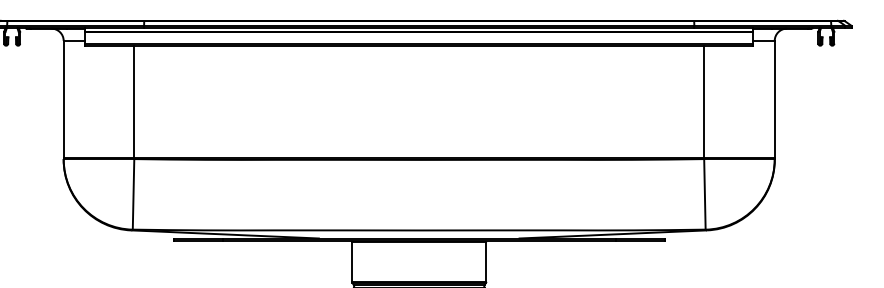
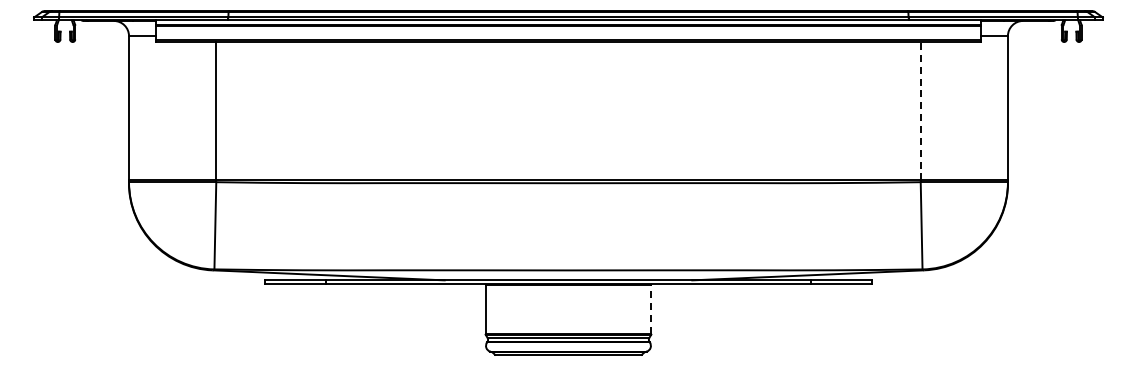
line: (704, 101) -> (920, 110), solid -> dashed
line: (486, 262) -> (651, 309), solid -> dashed

